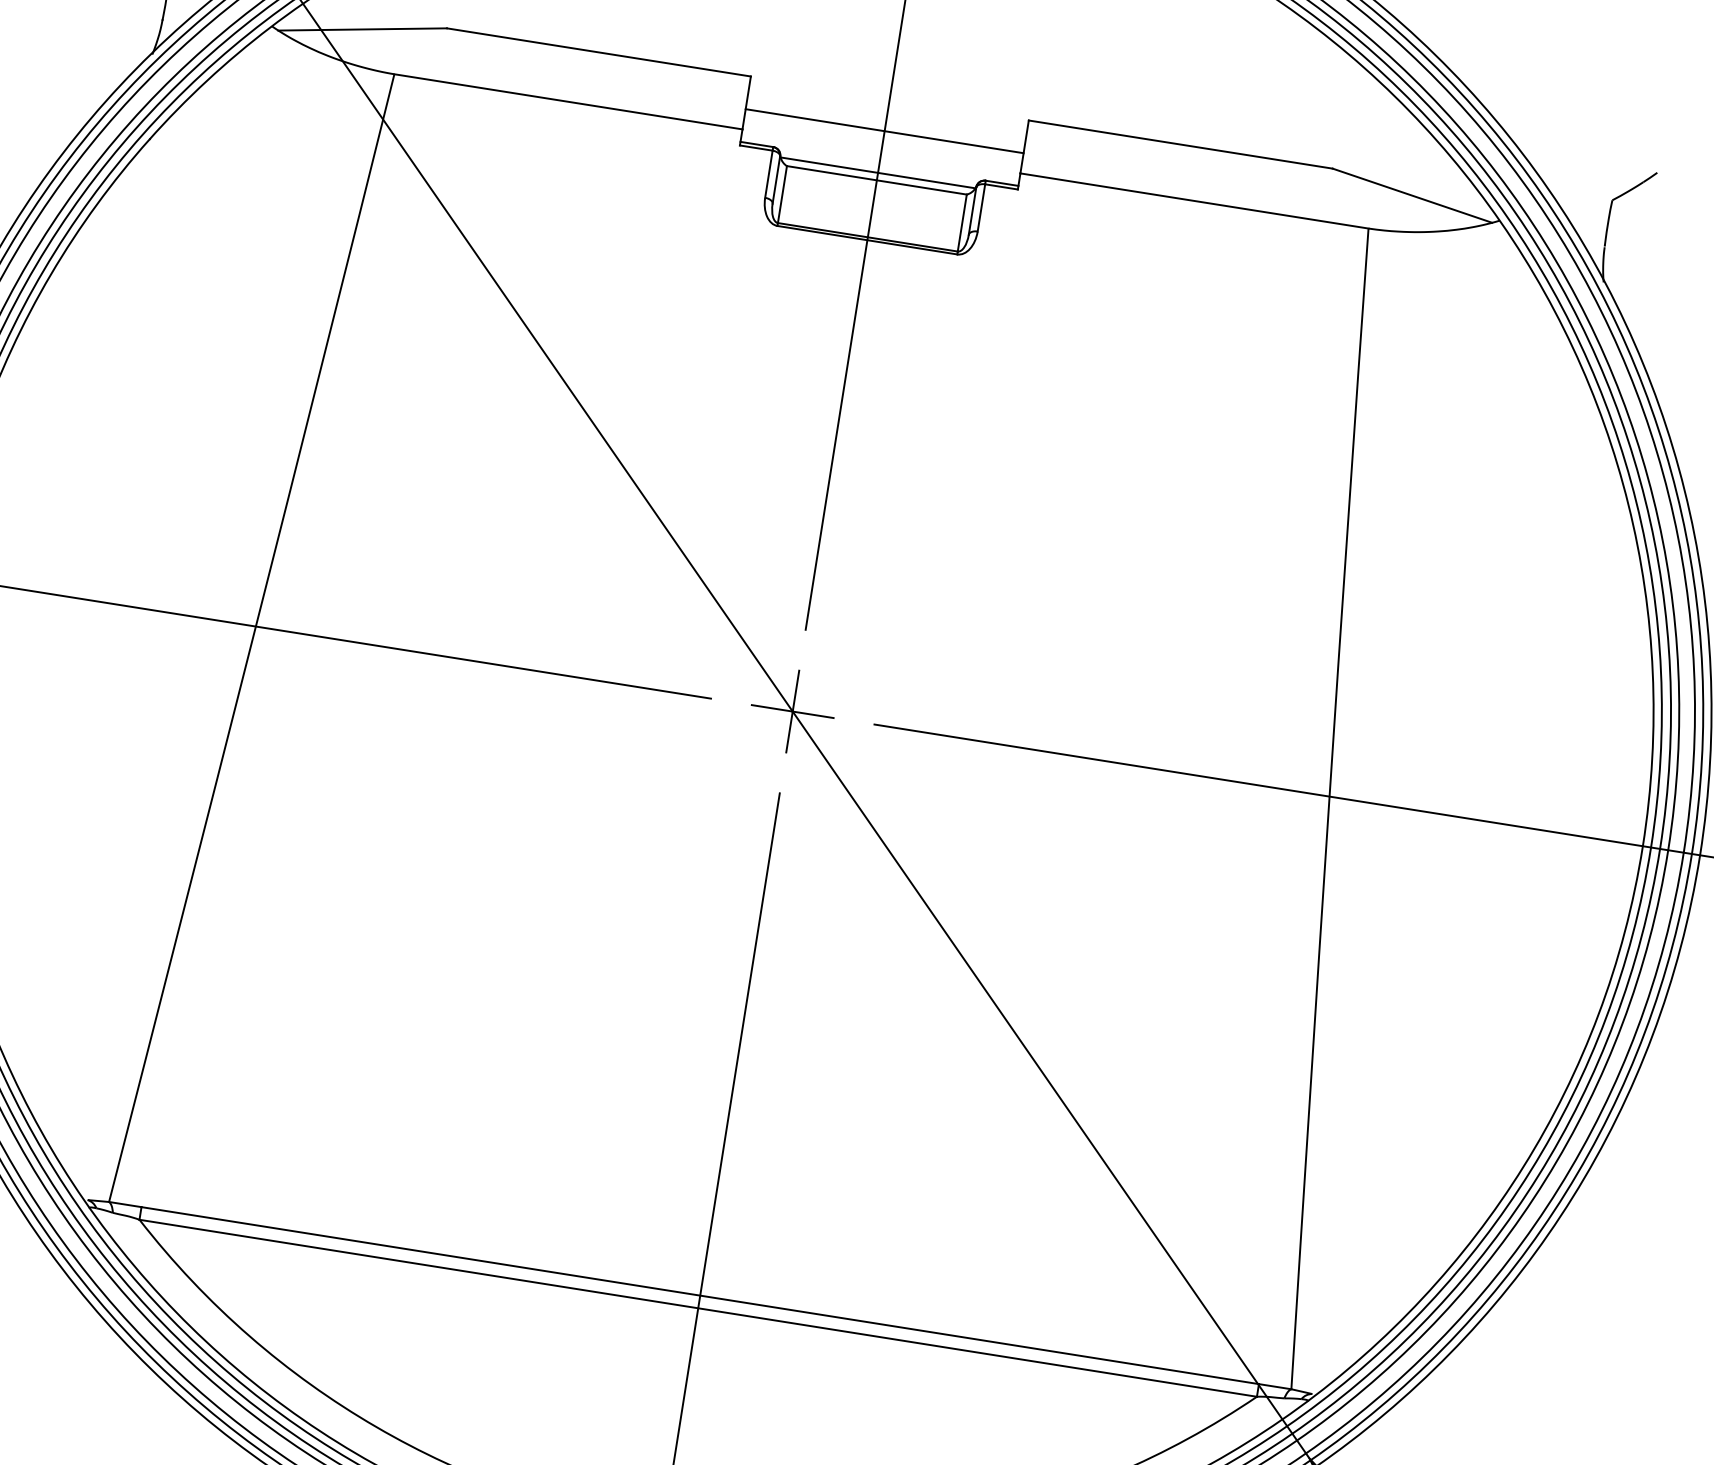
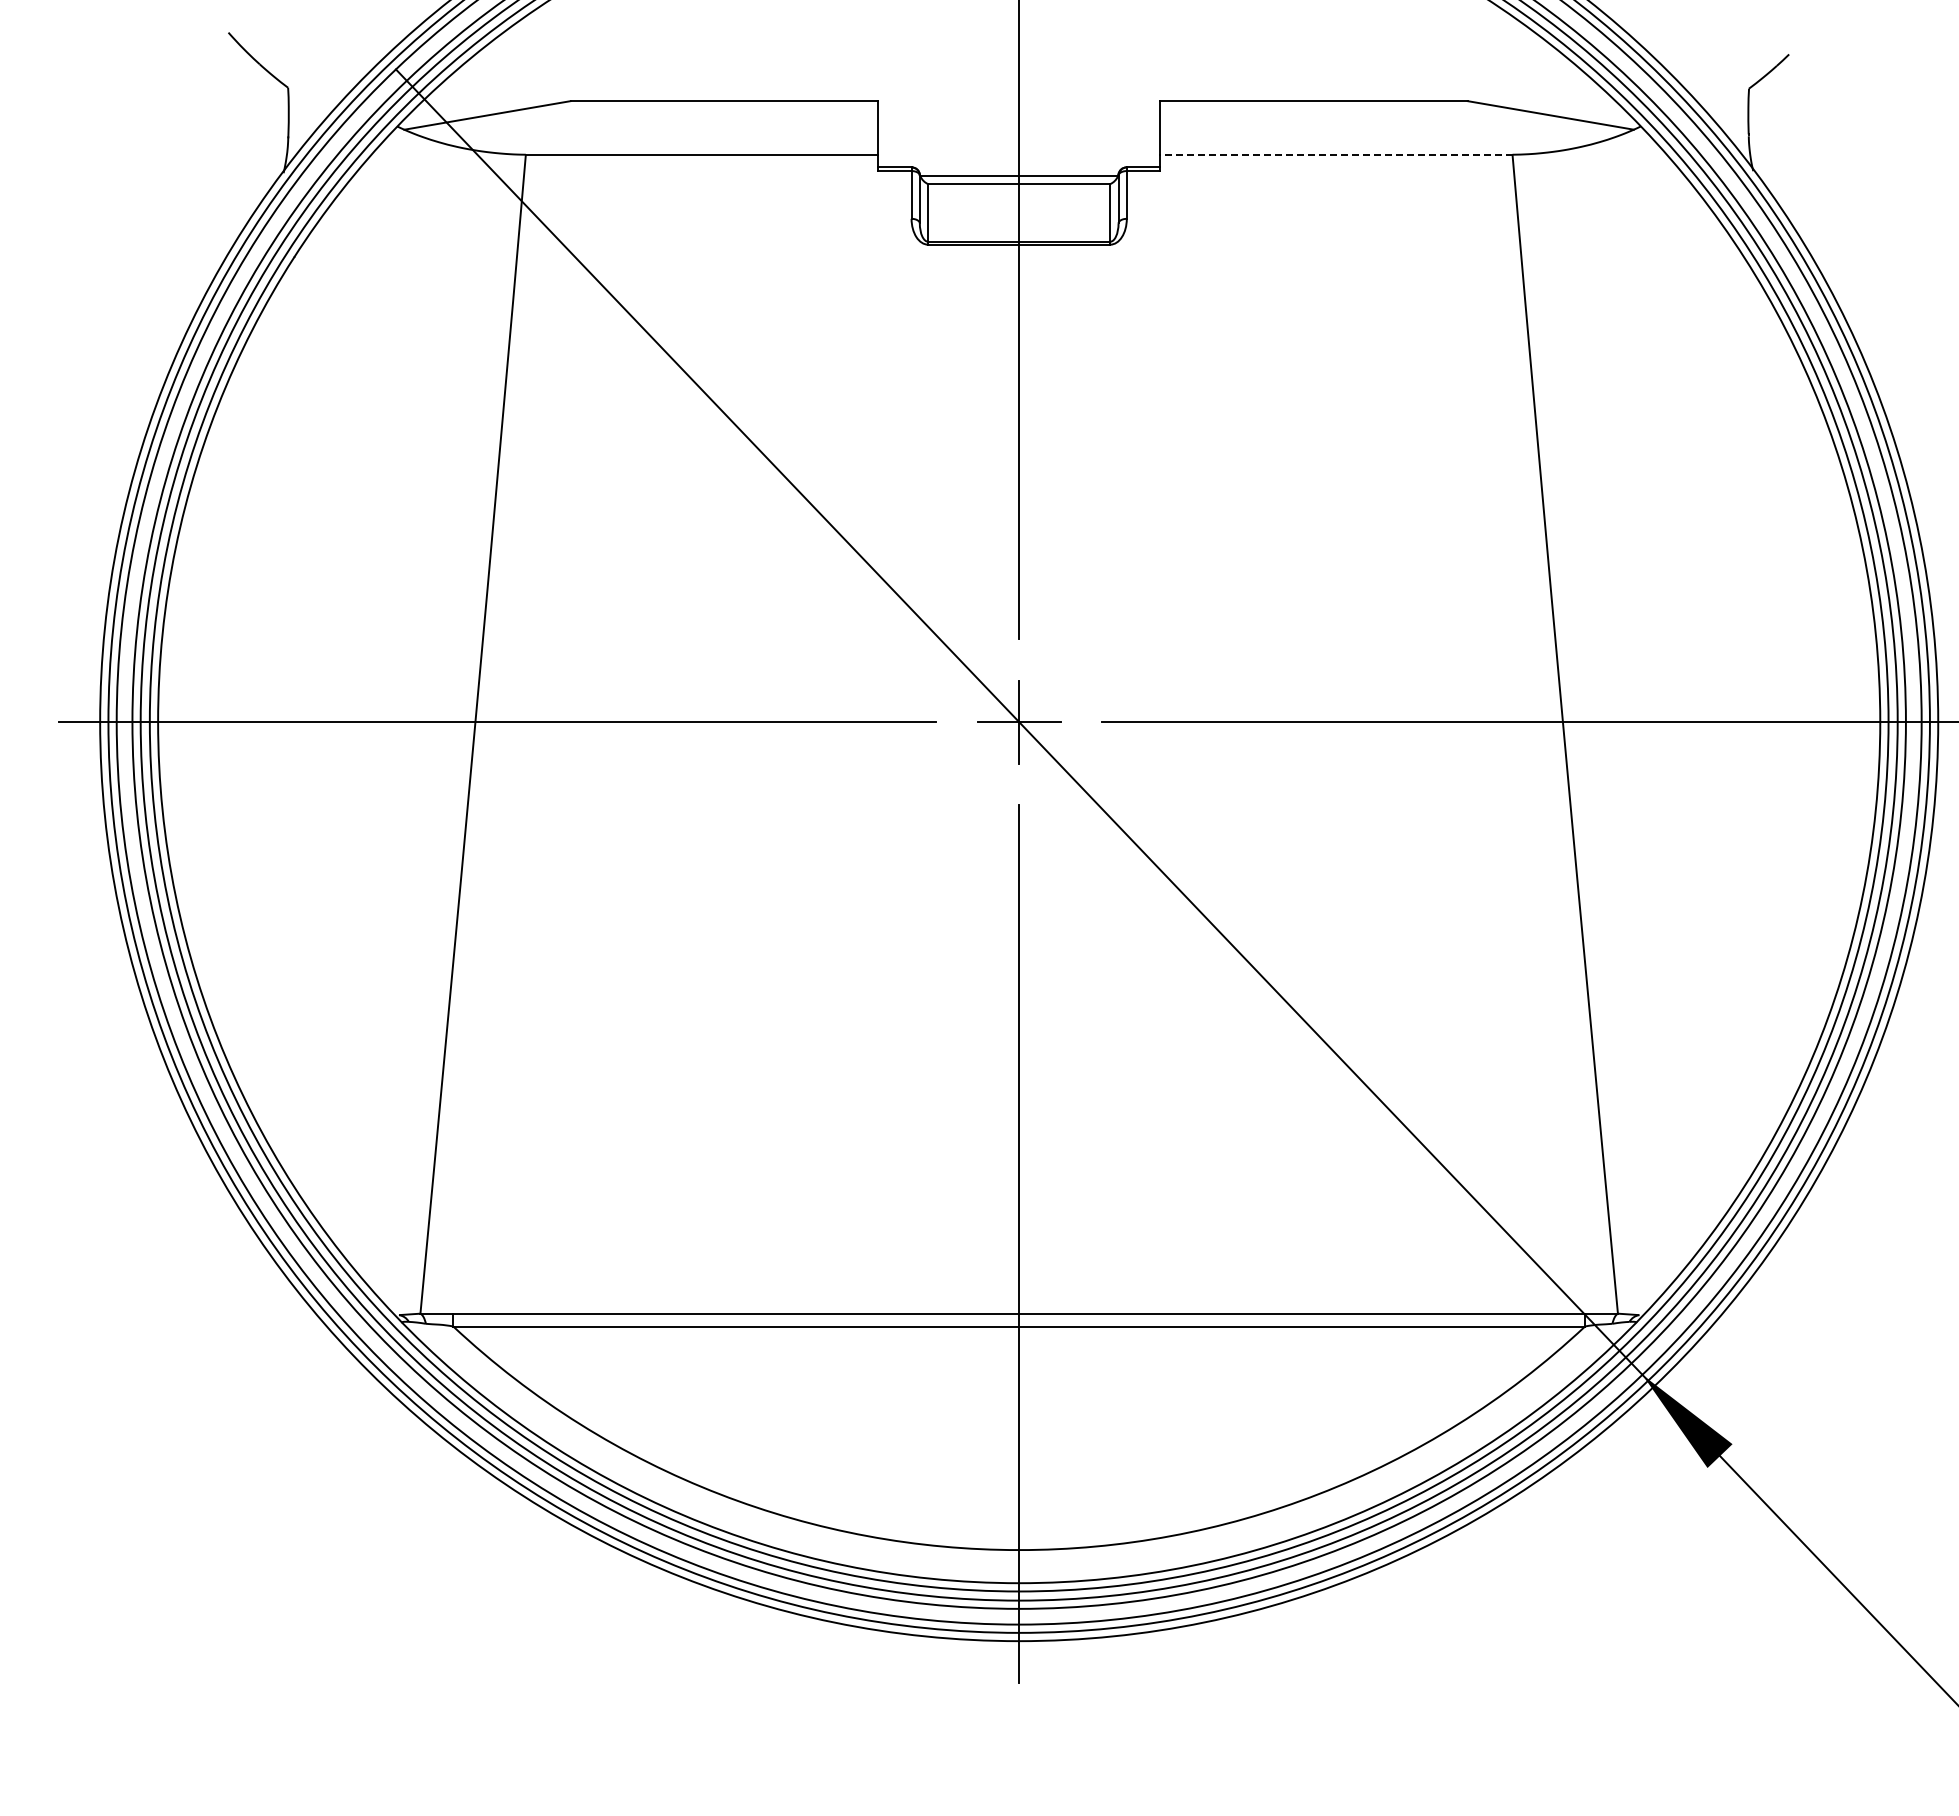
line: (883, 131) -> (1018, 134), removed
line: (1193, 200) -> (1335, 154), solid -> dashed

